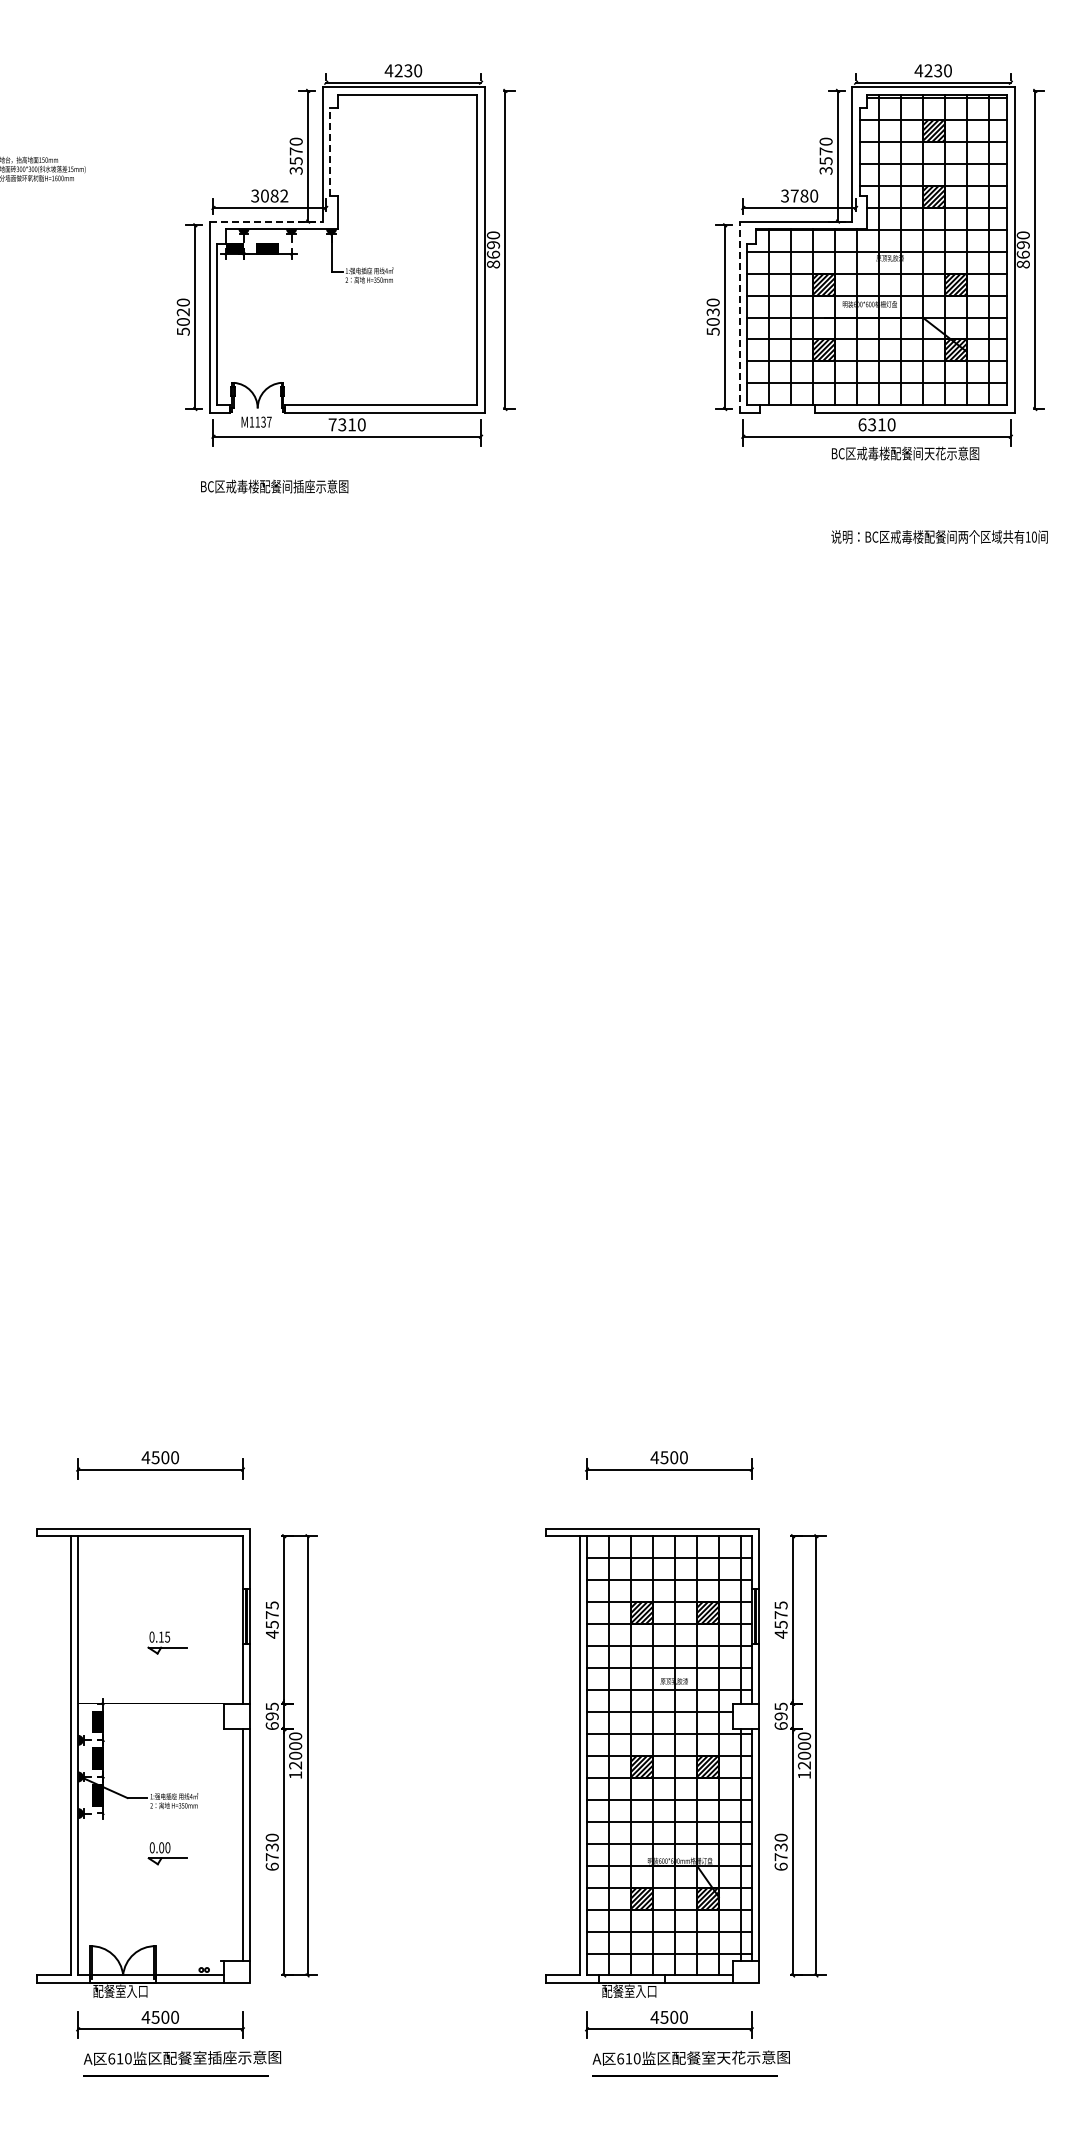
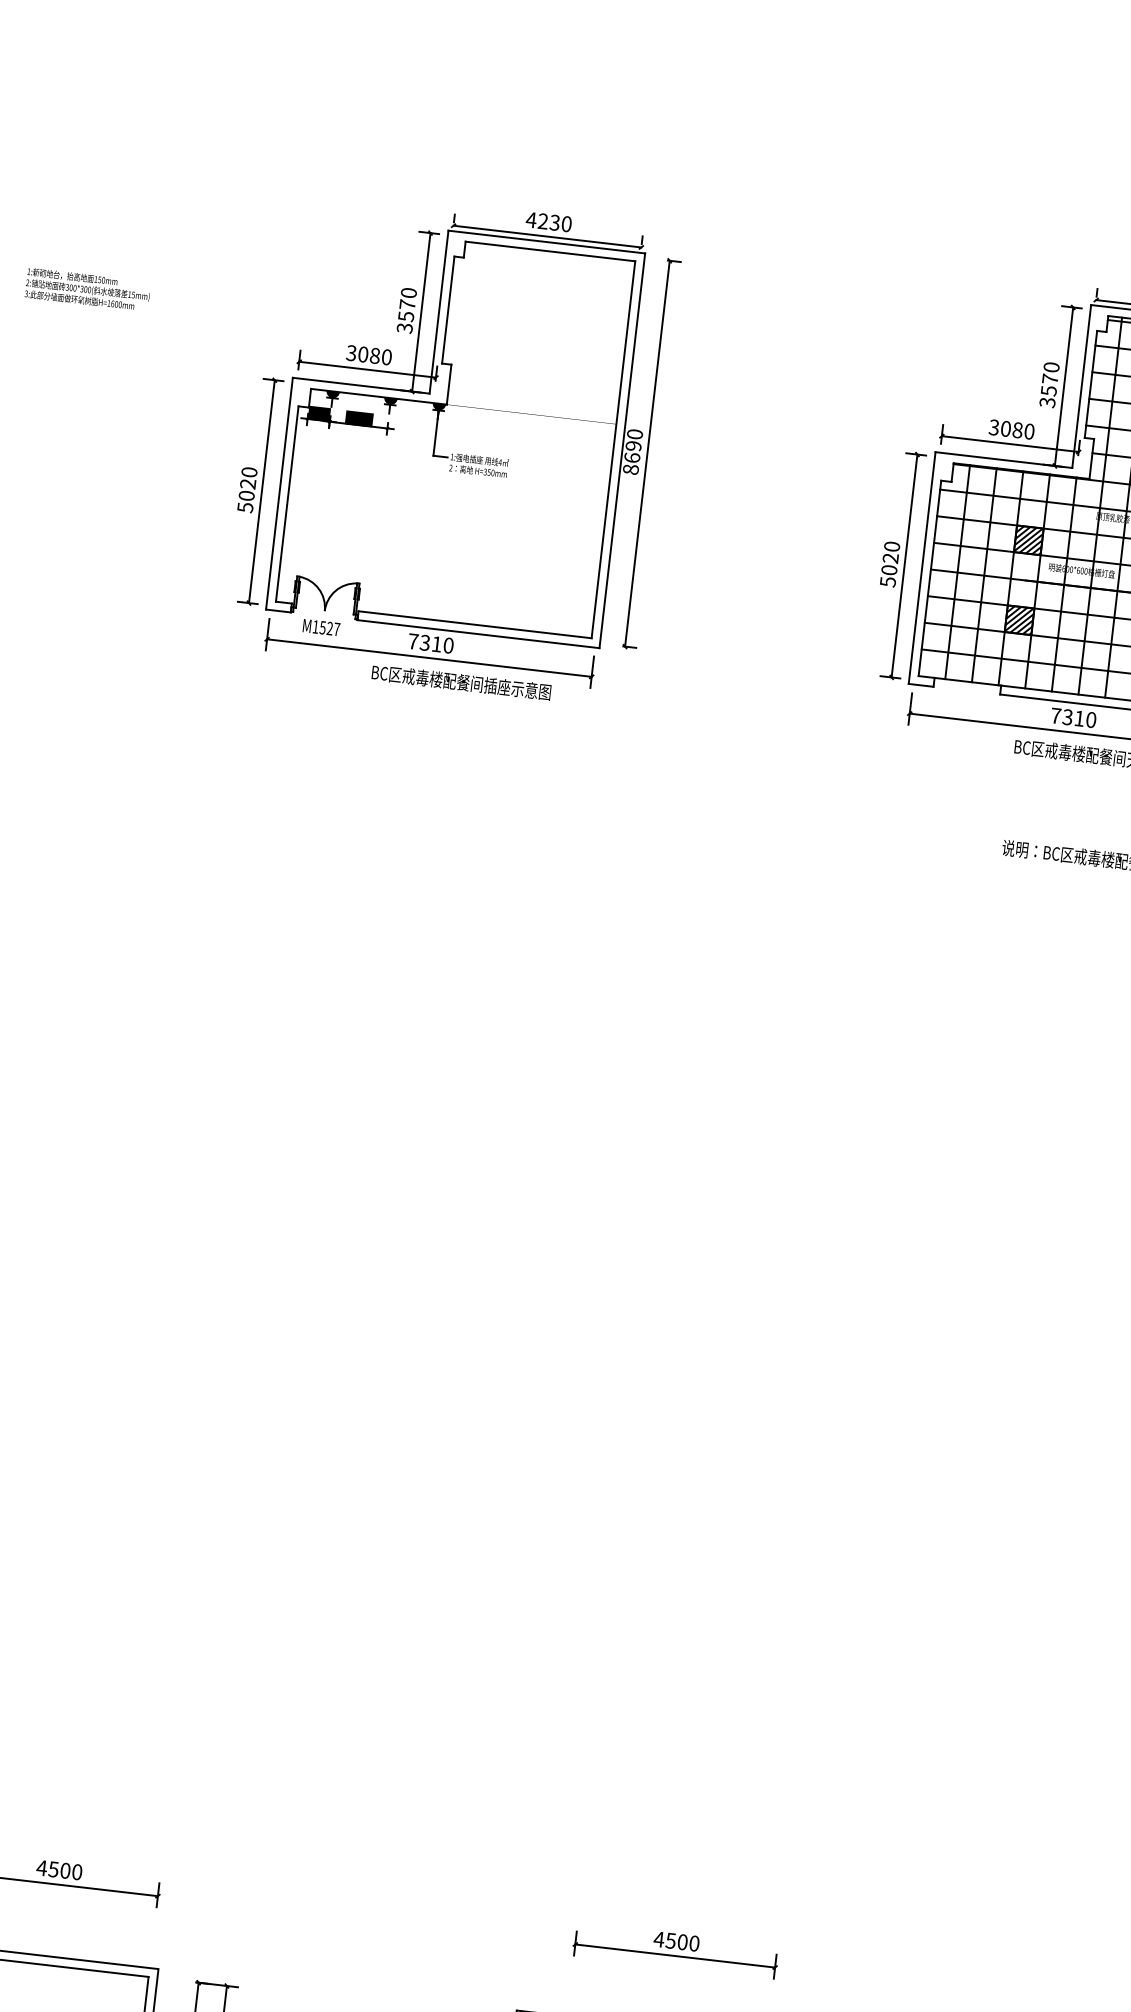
line: (329, 151) -> (447, 309), dashed -> solid
text: (284, 195) -> (387, 356), 3082 -> 3080
text: (794, 195) -> (1005, 428), 3780 -> 3080
line: (266, 221) -> (361, 385), dashed -> solid
text: (713, 312) -> (891, 558), 5030 -> 5020
line: (739, 317) -> (921, 568), dashed -> solid
text: (260, 421) -> (326, 627), M1137 -> M1527
text: (862, 424) -> (1056, 715), 6310 -> 7310
text: (274, 486) -> (461, 682), moved

